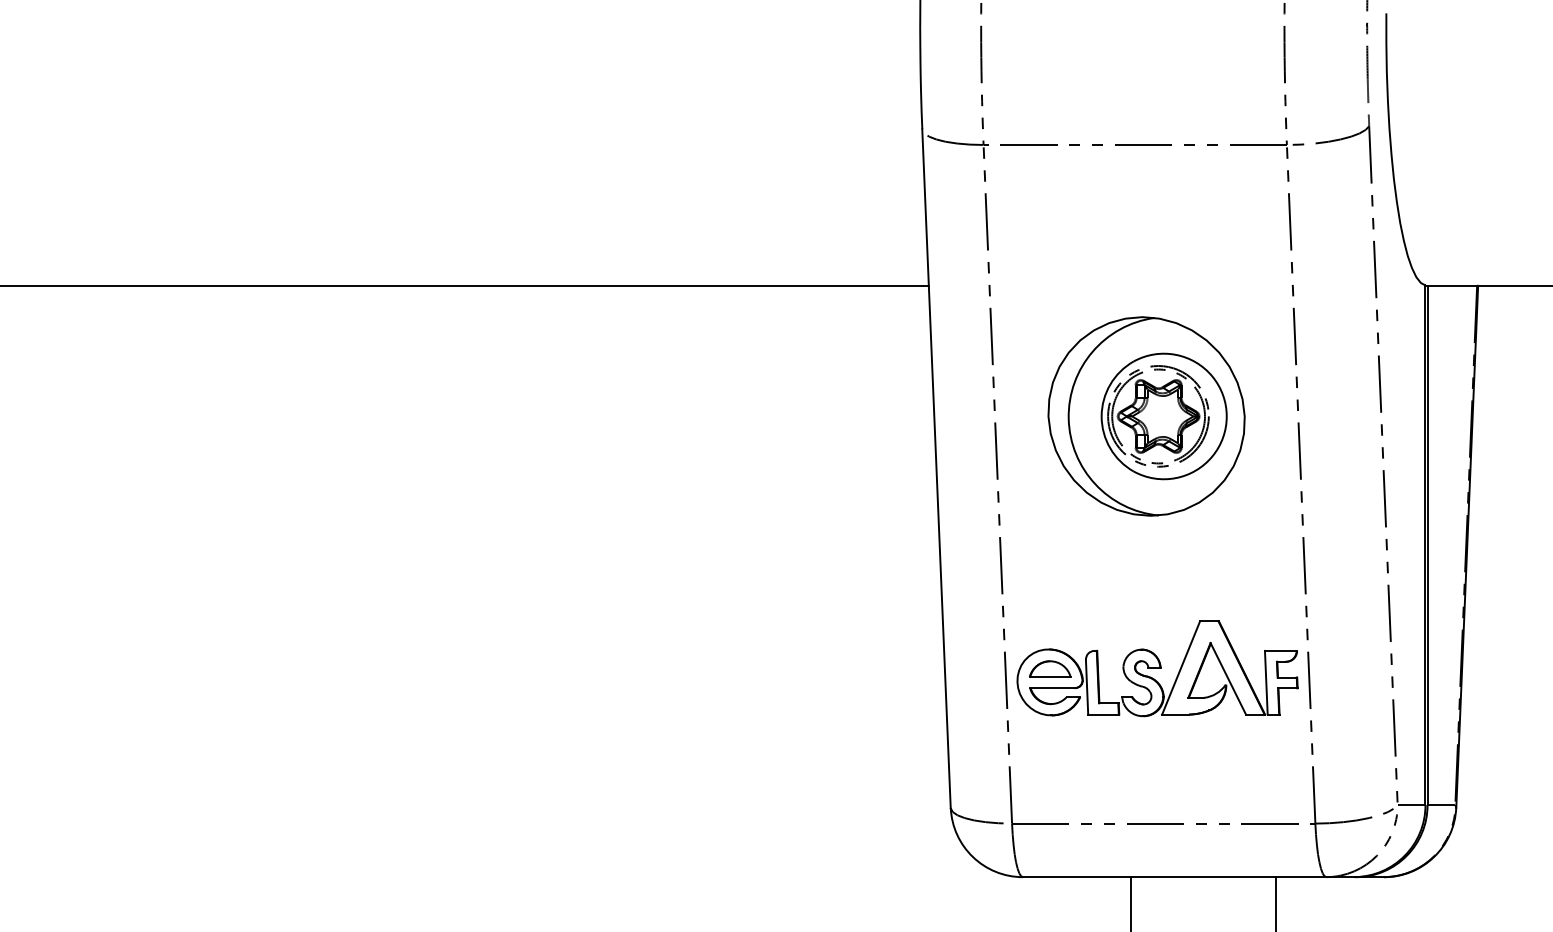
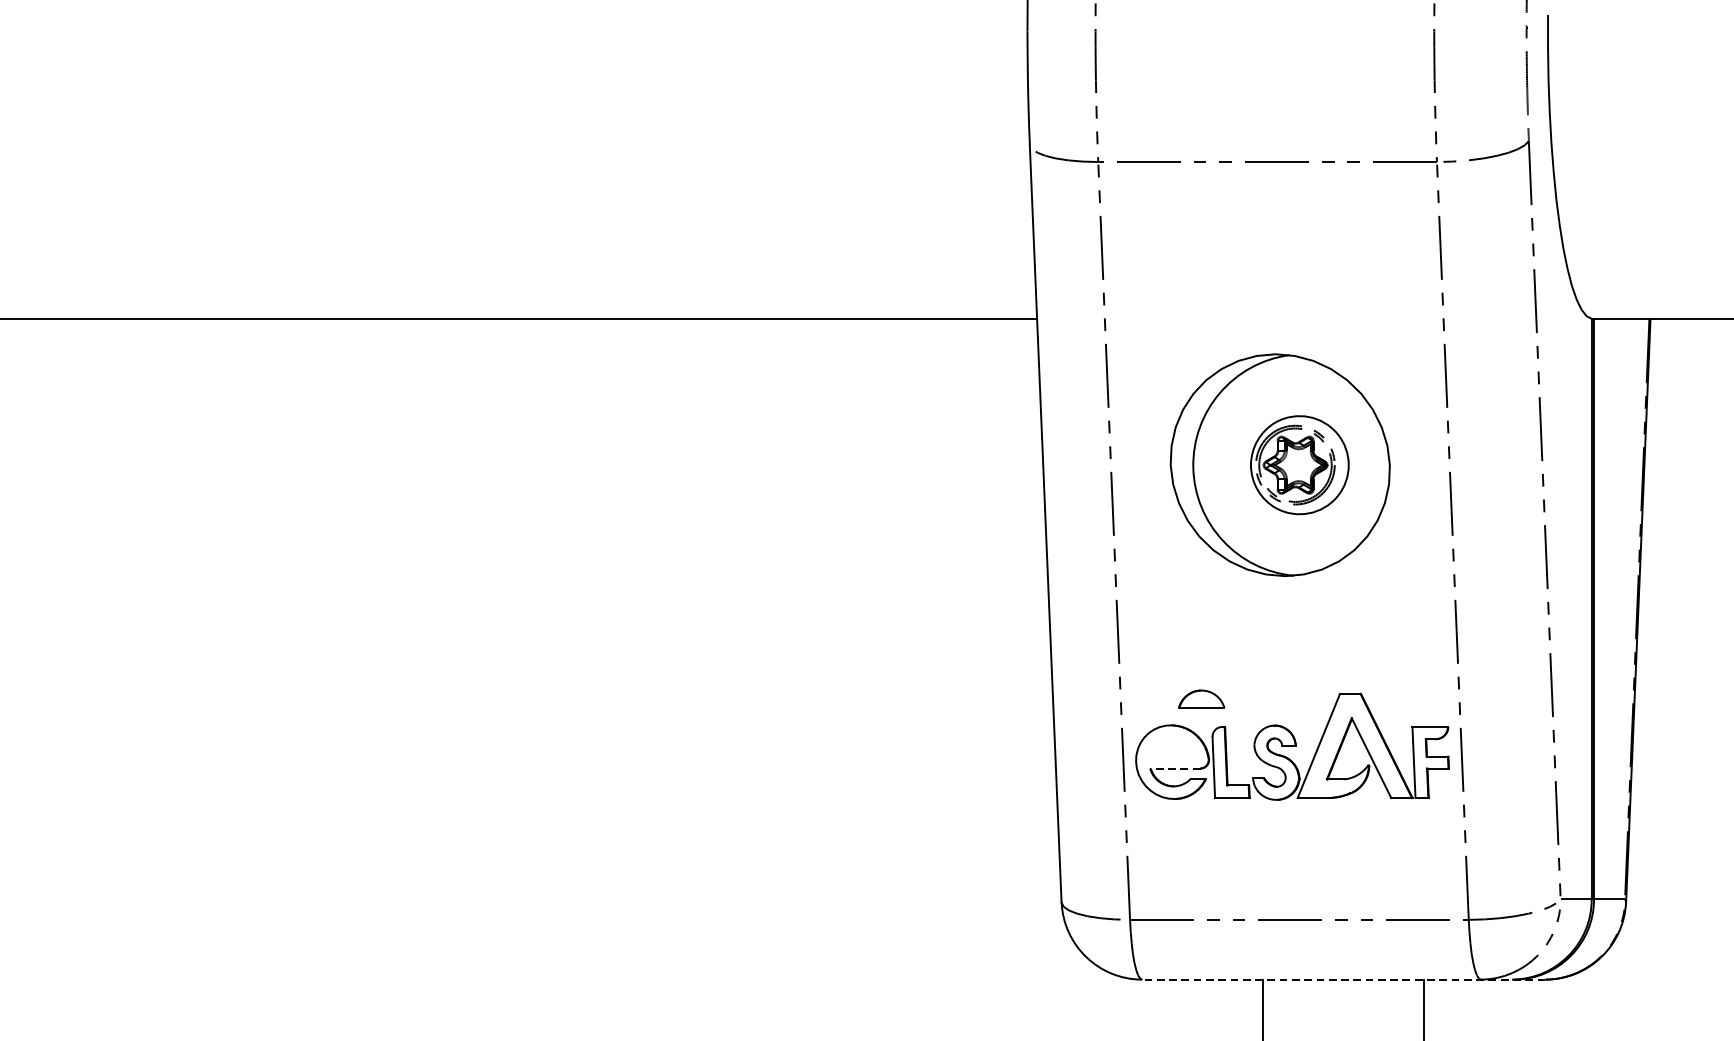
part: (1163, 416) -> (1299, 465), size x0.7
part: (1050, 668) -> (1202, 698), moved
line: (1052, 688) -> (1175, 768), solid -> dashed
line: (1203, 877) -> (1343, 980), solid -> dashed

